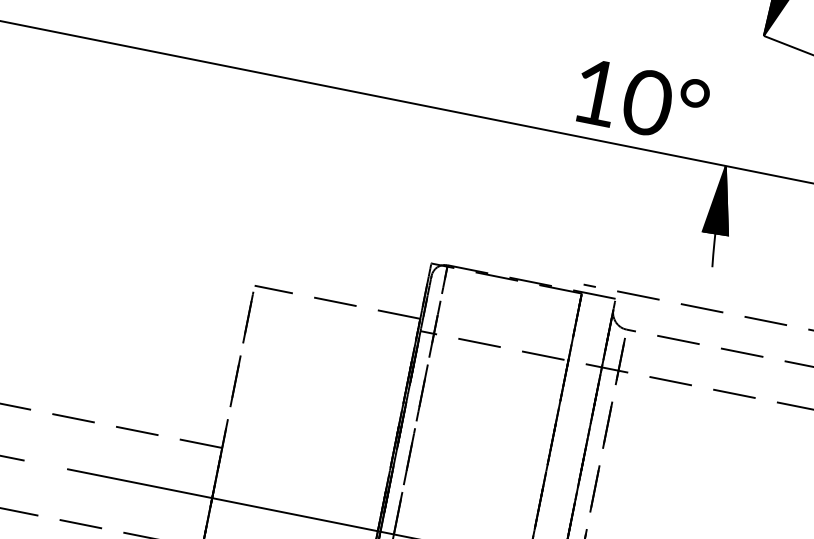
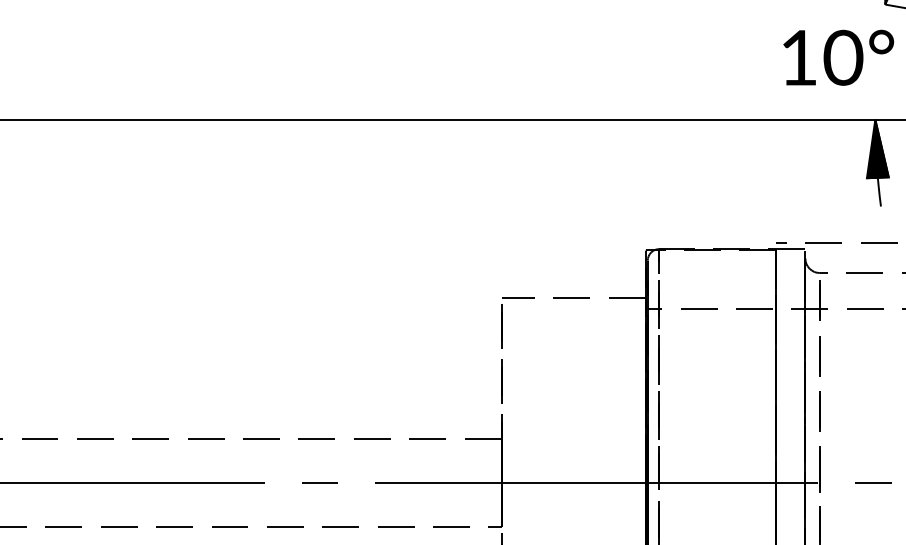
text: (642, 101) -> (838, 57), moved

